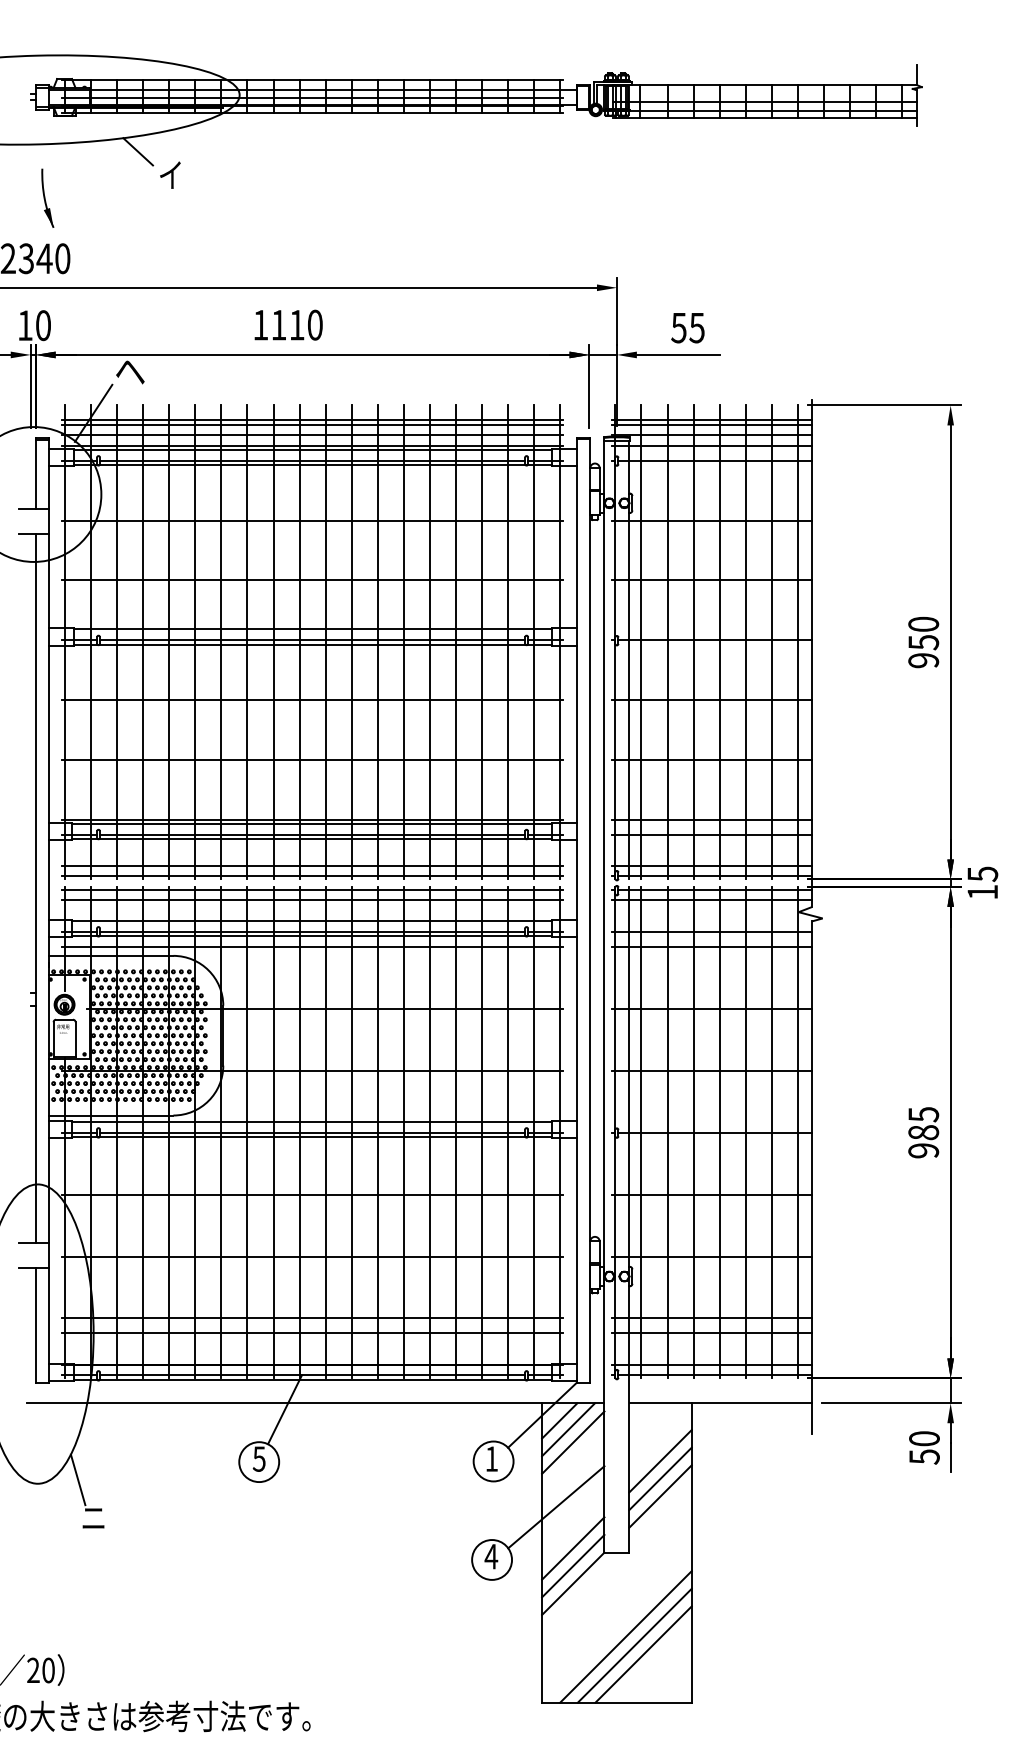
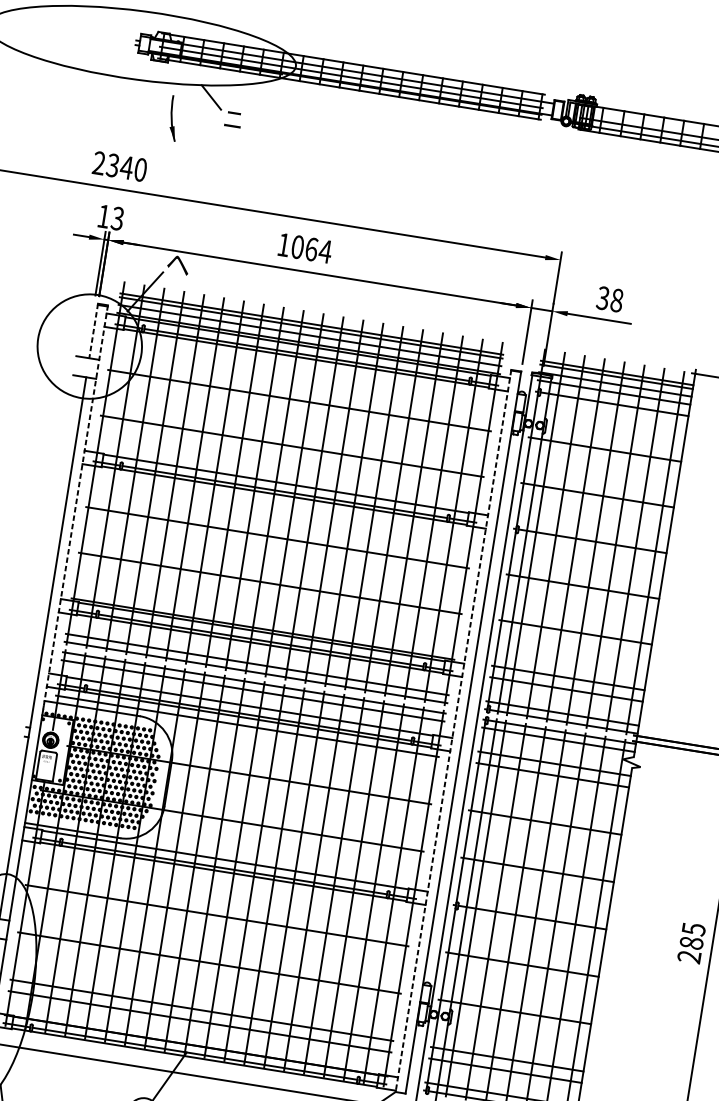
text: (170, 174) -> (233, 118), イ -> ニ
part: (47, 197) -> (173, 117), moved
text: (297, 324) -> (312, 248), 1110 -> 1064
text: (42, 325) -> (117, 218), 10 -> 13
text: (688, 327) -> (610, 299), 55 -> 38
line: (35, 473) -> (93, 330), solid -> dashed
line: (48, 703) -> (75, 508), solid -> dashed
line: (576, 911) -> (453, 731), solid -> dashed
text: (923, 1150) -> (689, 956), 985 -> 285

